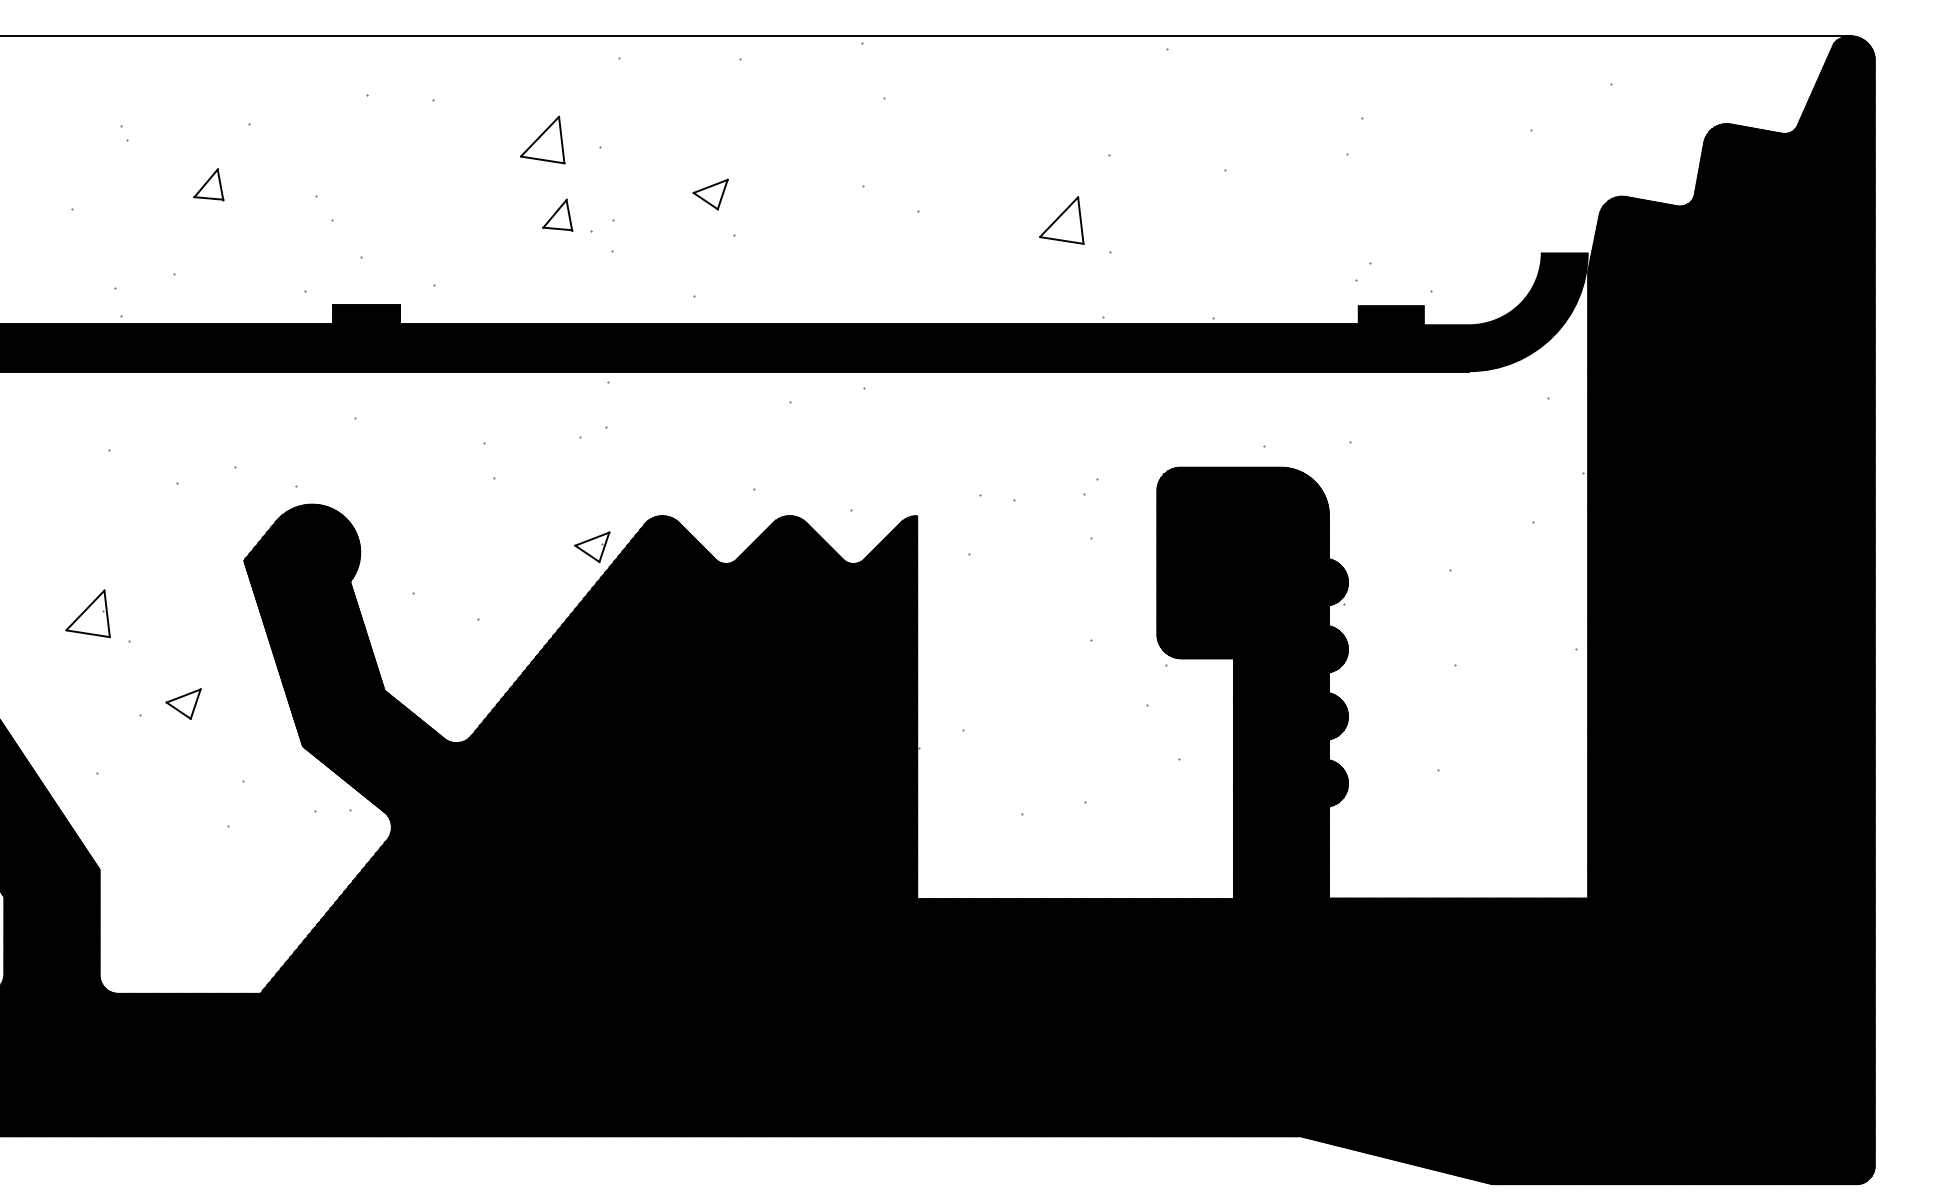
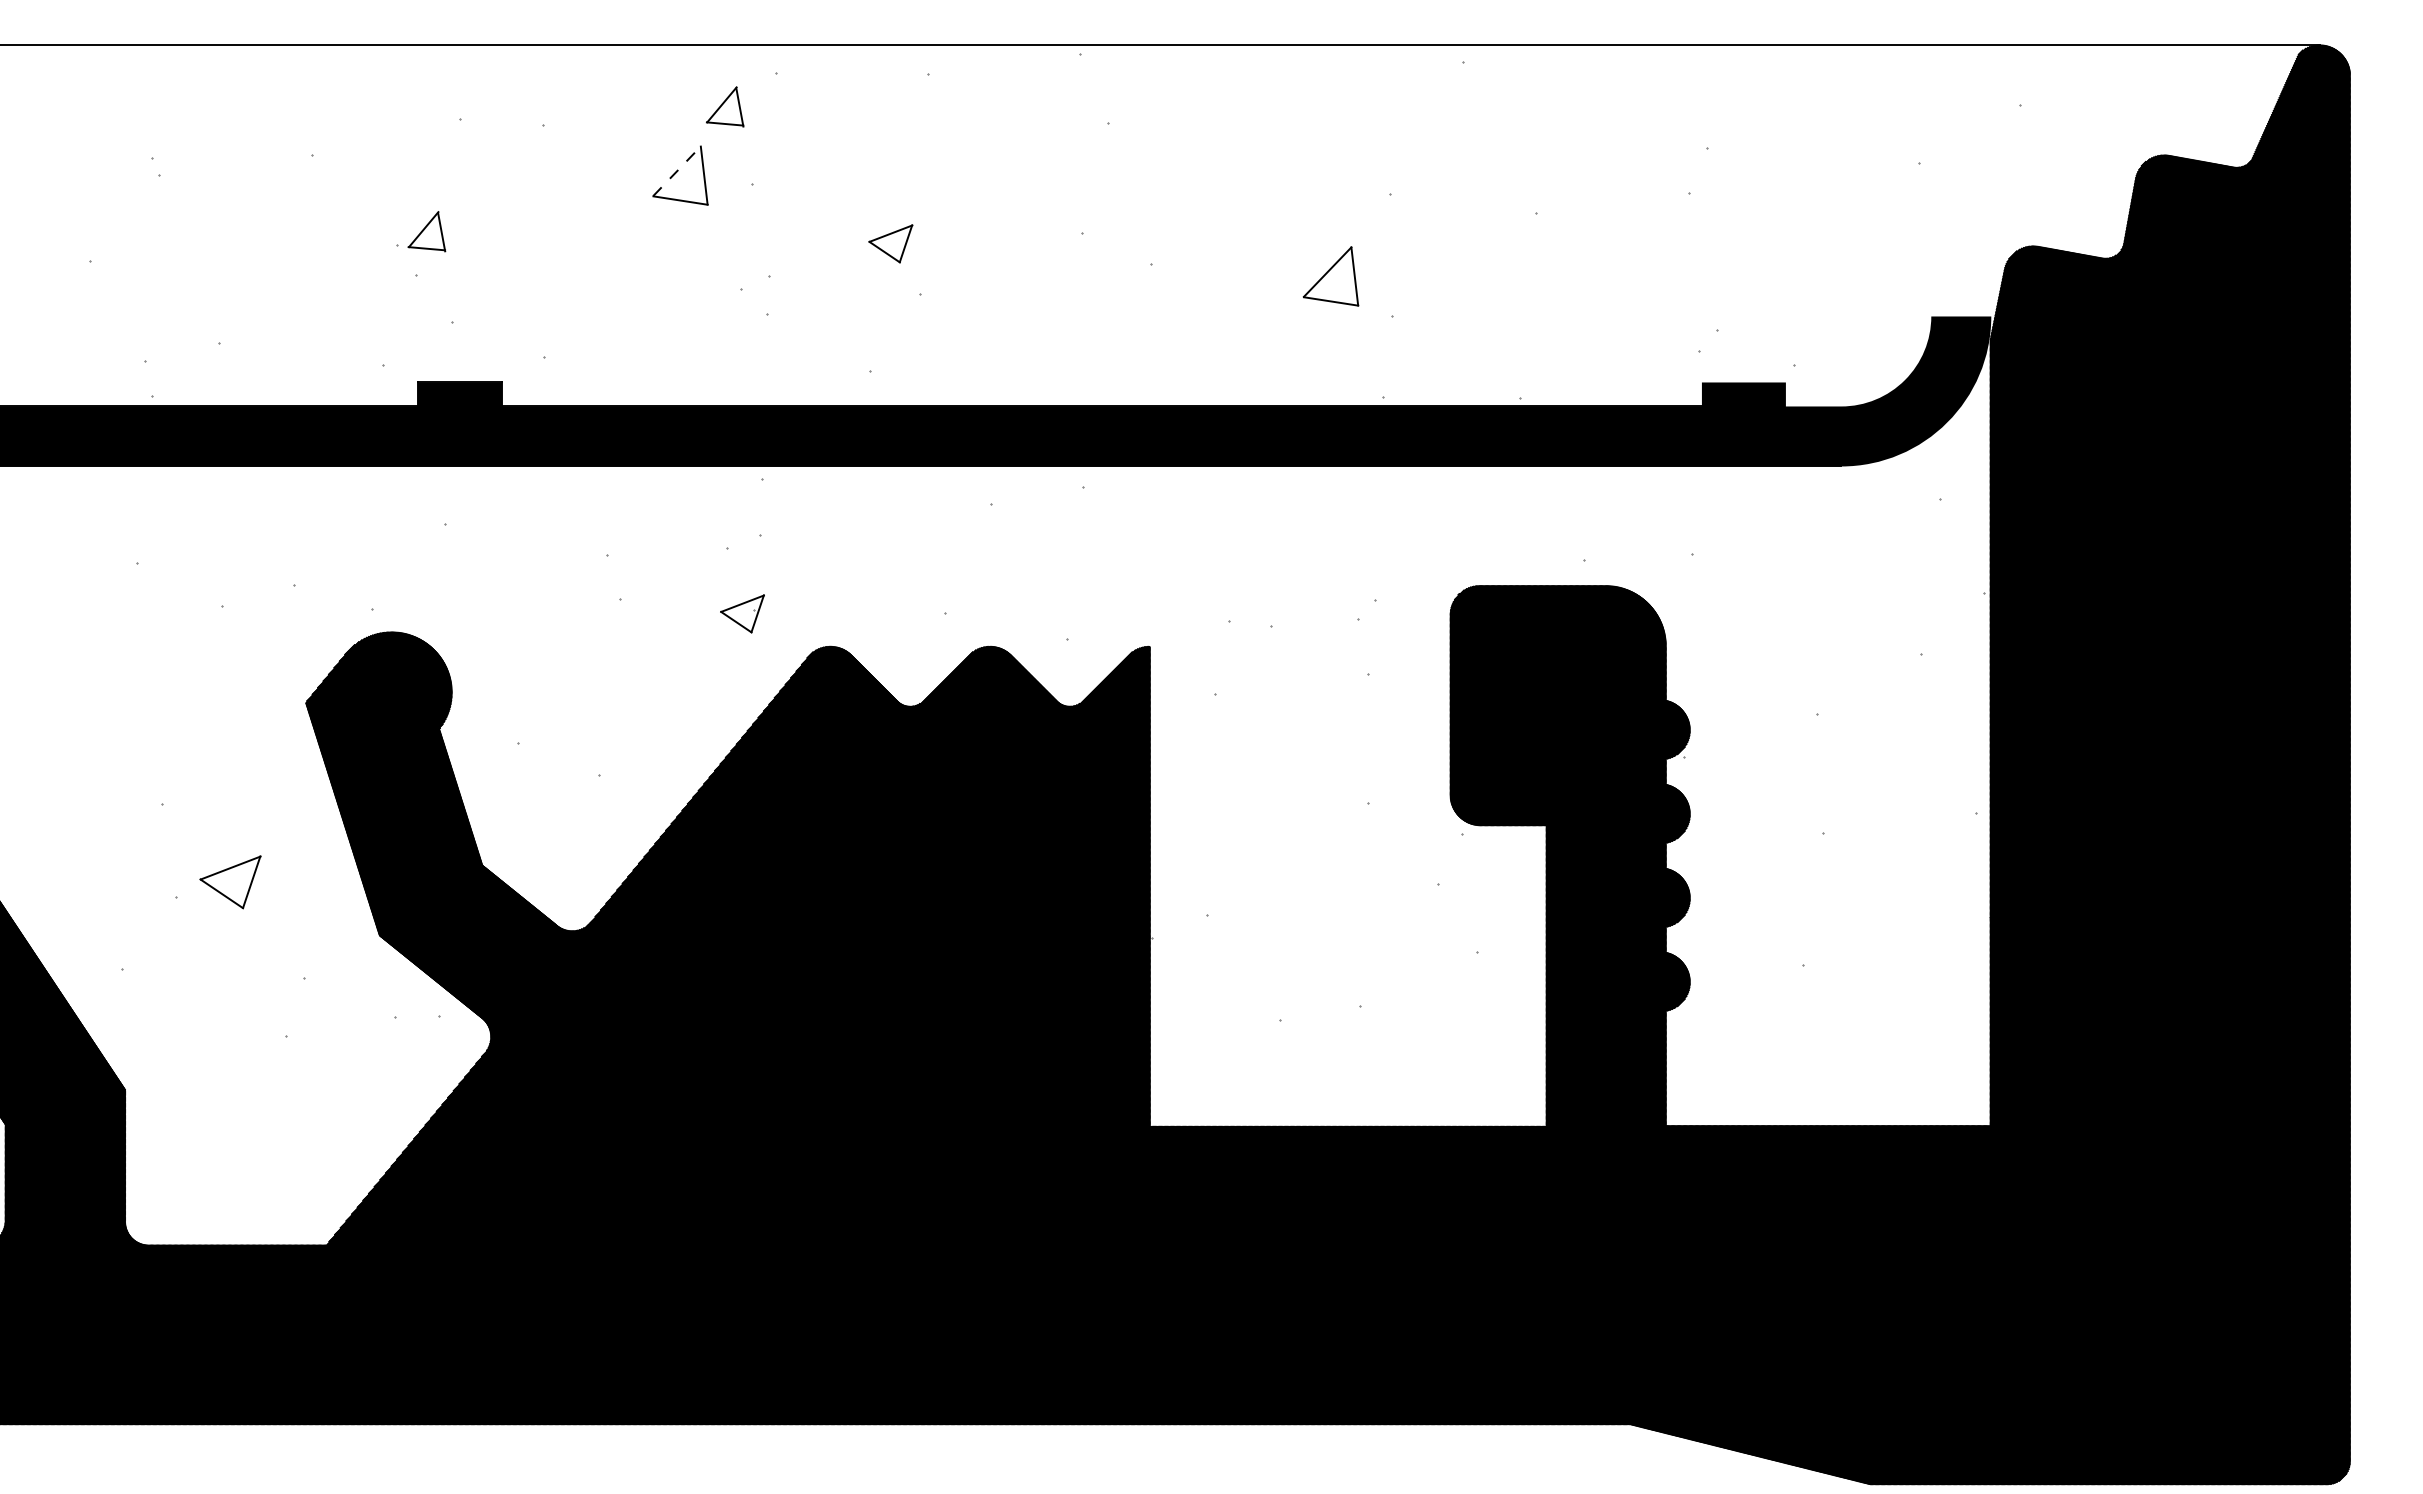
line: (540, 136) -> (677, 170), solid -> dashed
part: (208, 184) -> (426, 231), moved
part: (557, 215) -> (725, 106), moved
part: (592, 546) -> (742, 613), moved
part: (88, 613) -> (110, 769), removed
part: (182, 704) -> (229, 882), size x1.4

